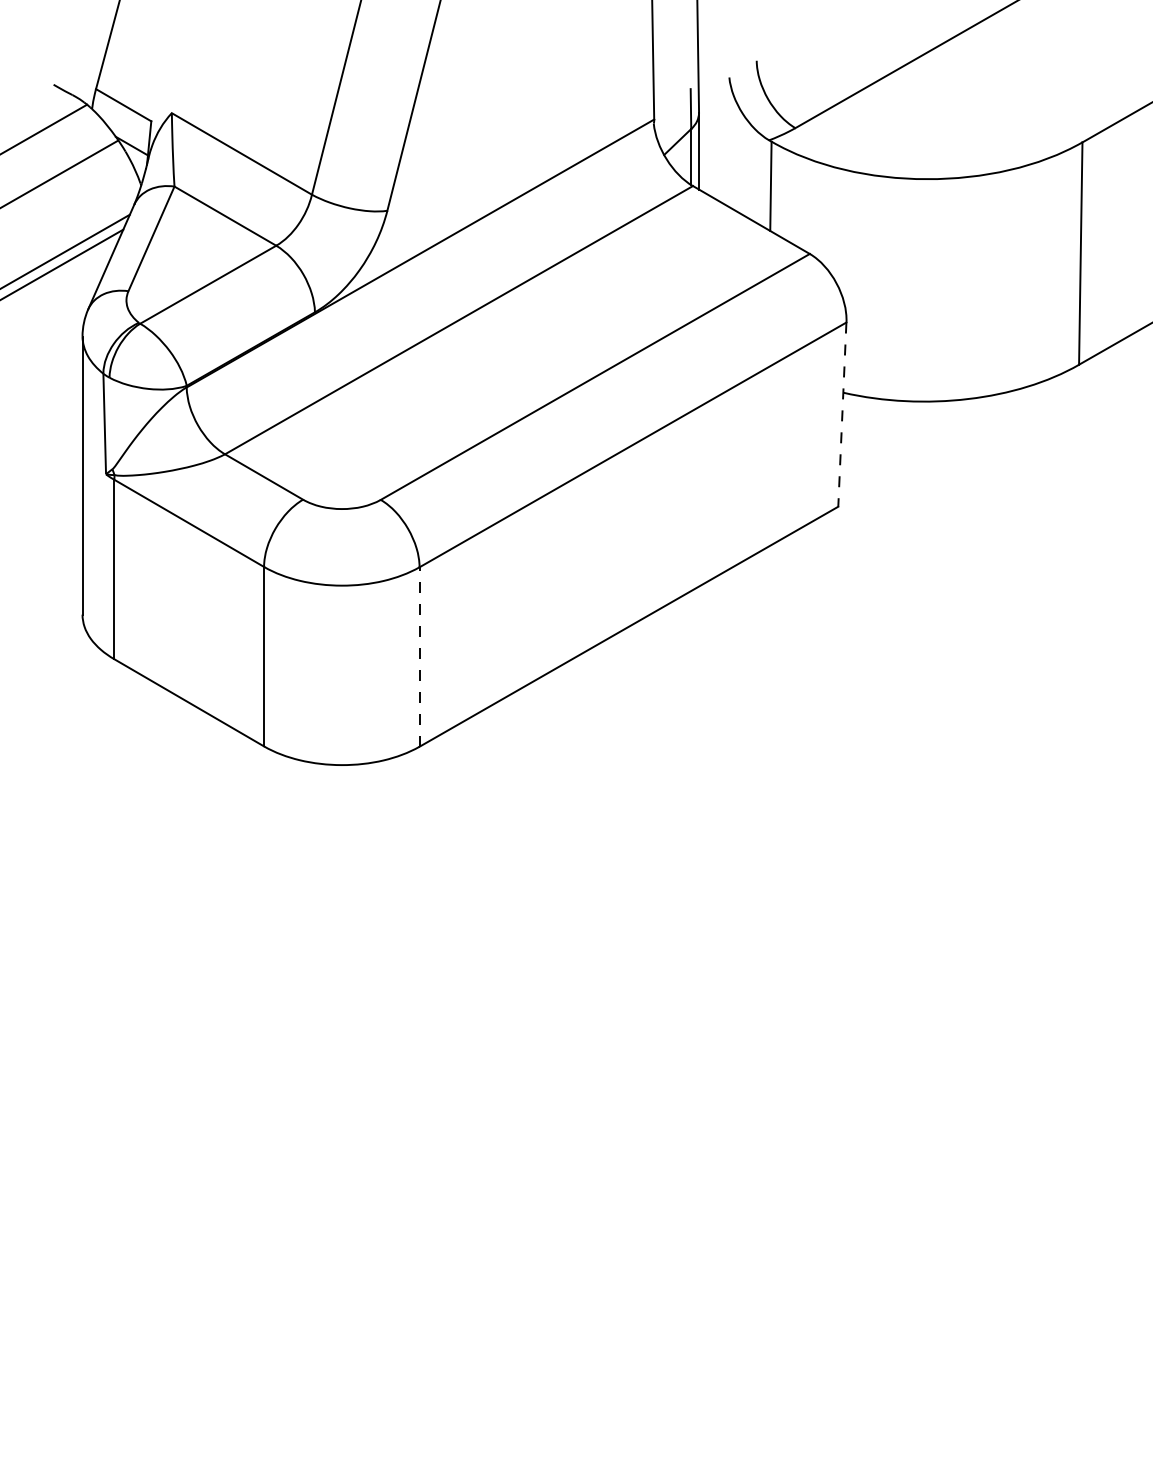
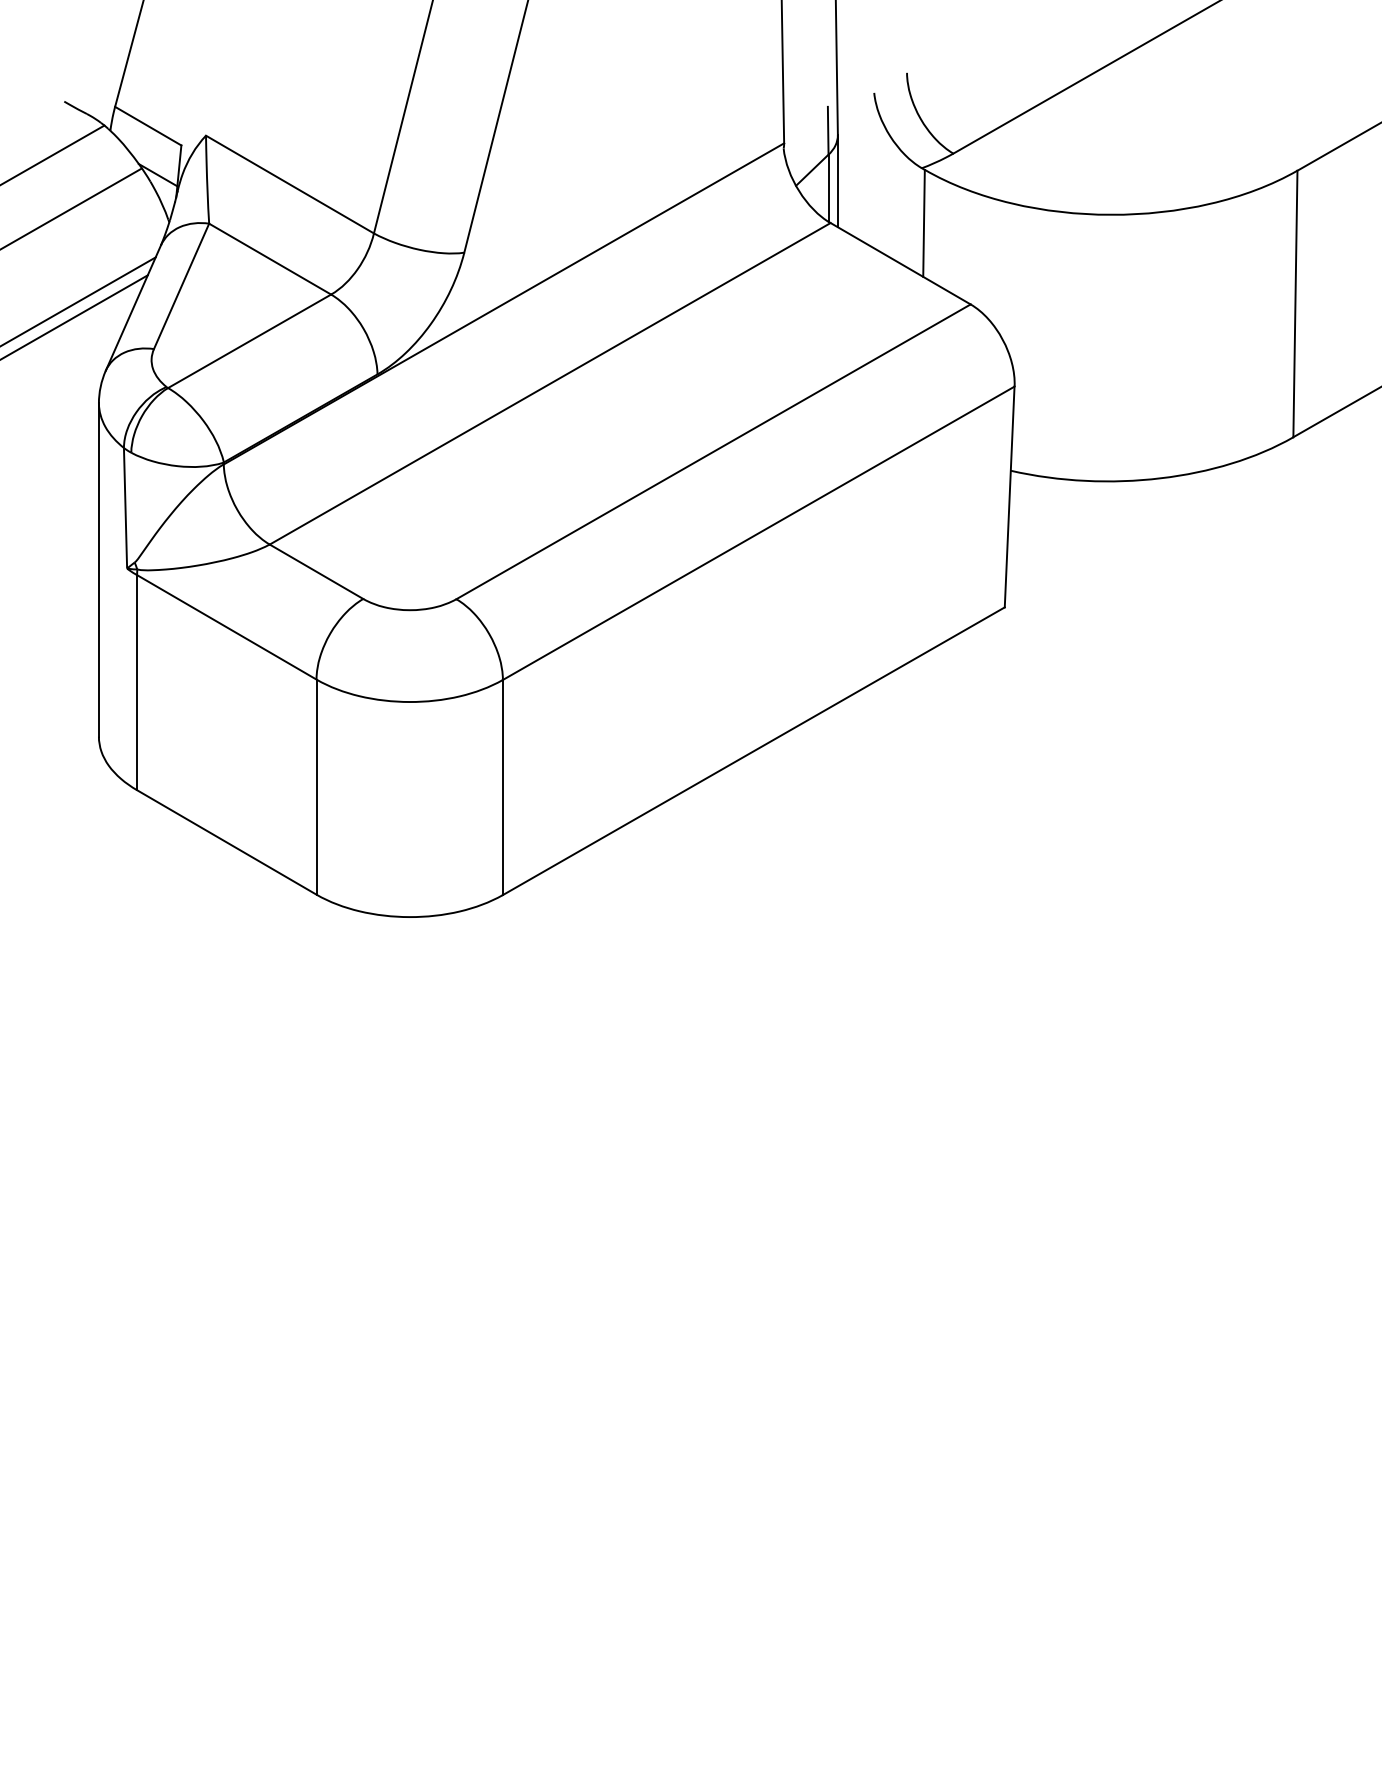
line: (842, 415) -> (1009, 498), dashed -> solid
line: (419, 657) -> (502, 788), dashed -> solid

